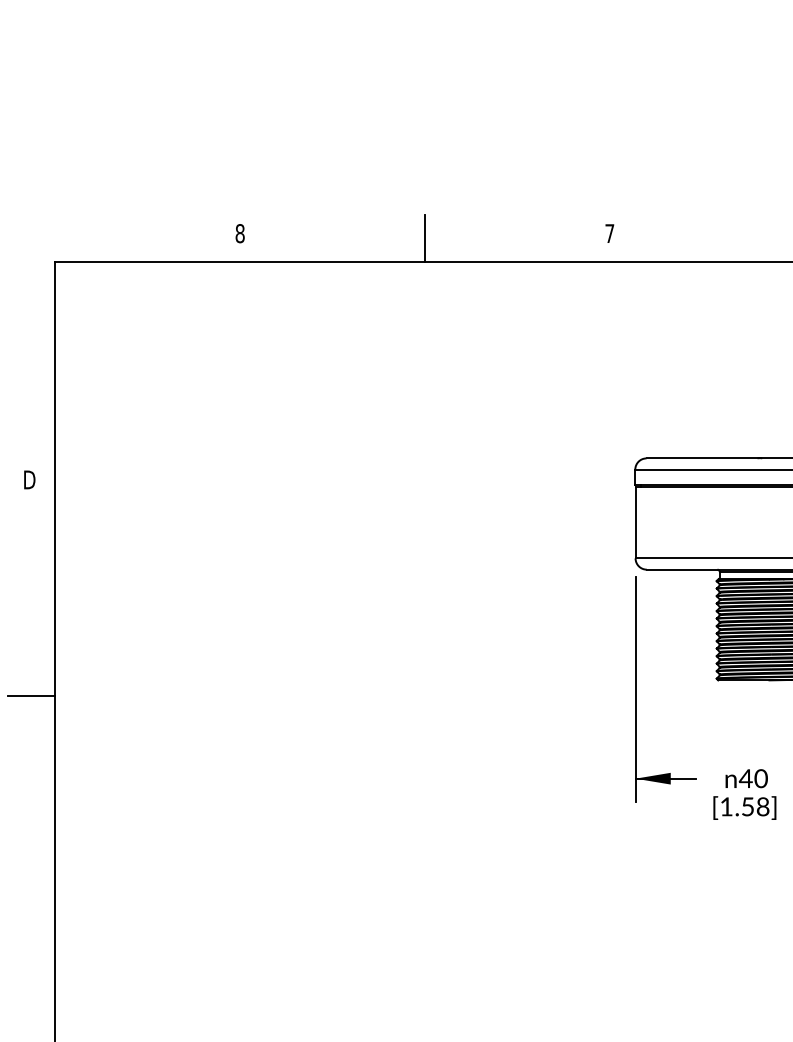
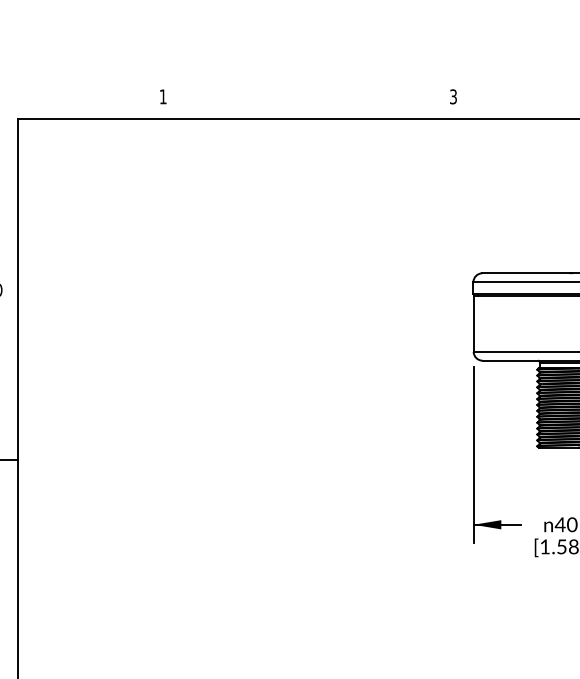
text: (239, 233) -> (162, 96), 8 -> 1
text: (609, 233) -> (453, 96), 7 -> 3
line: (425, 237) -> (308, 99), removed

